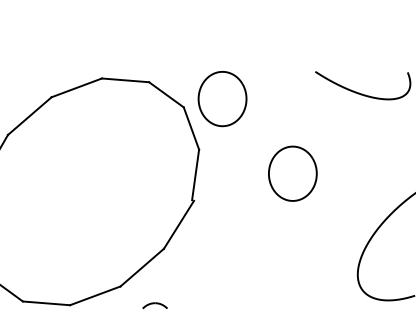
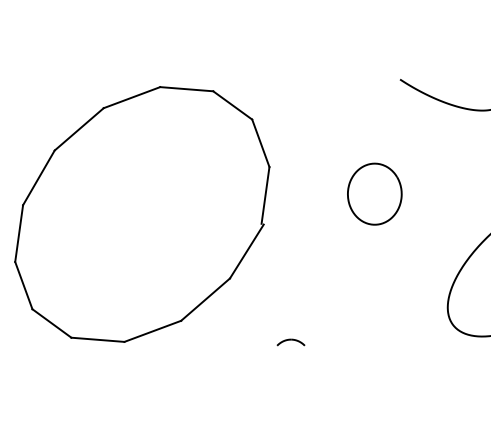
curve: (200, 94) -> (270, 105), removed
part: (154, 305) -> (290, 342), moved

